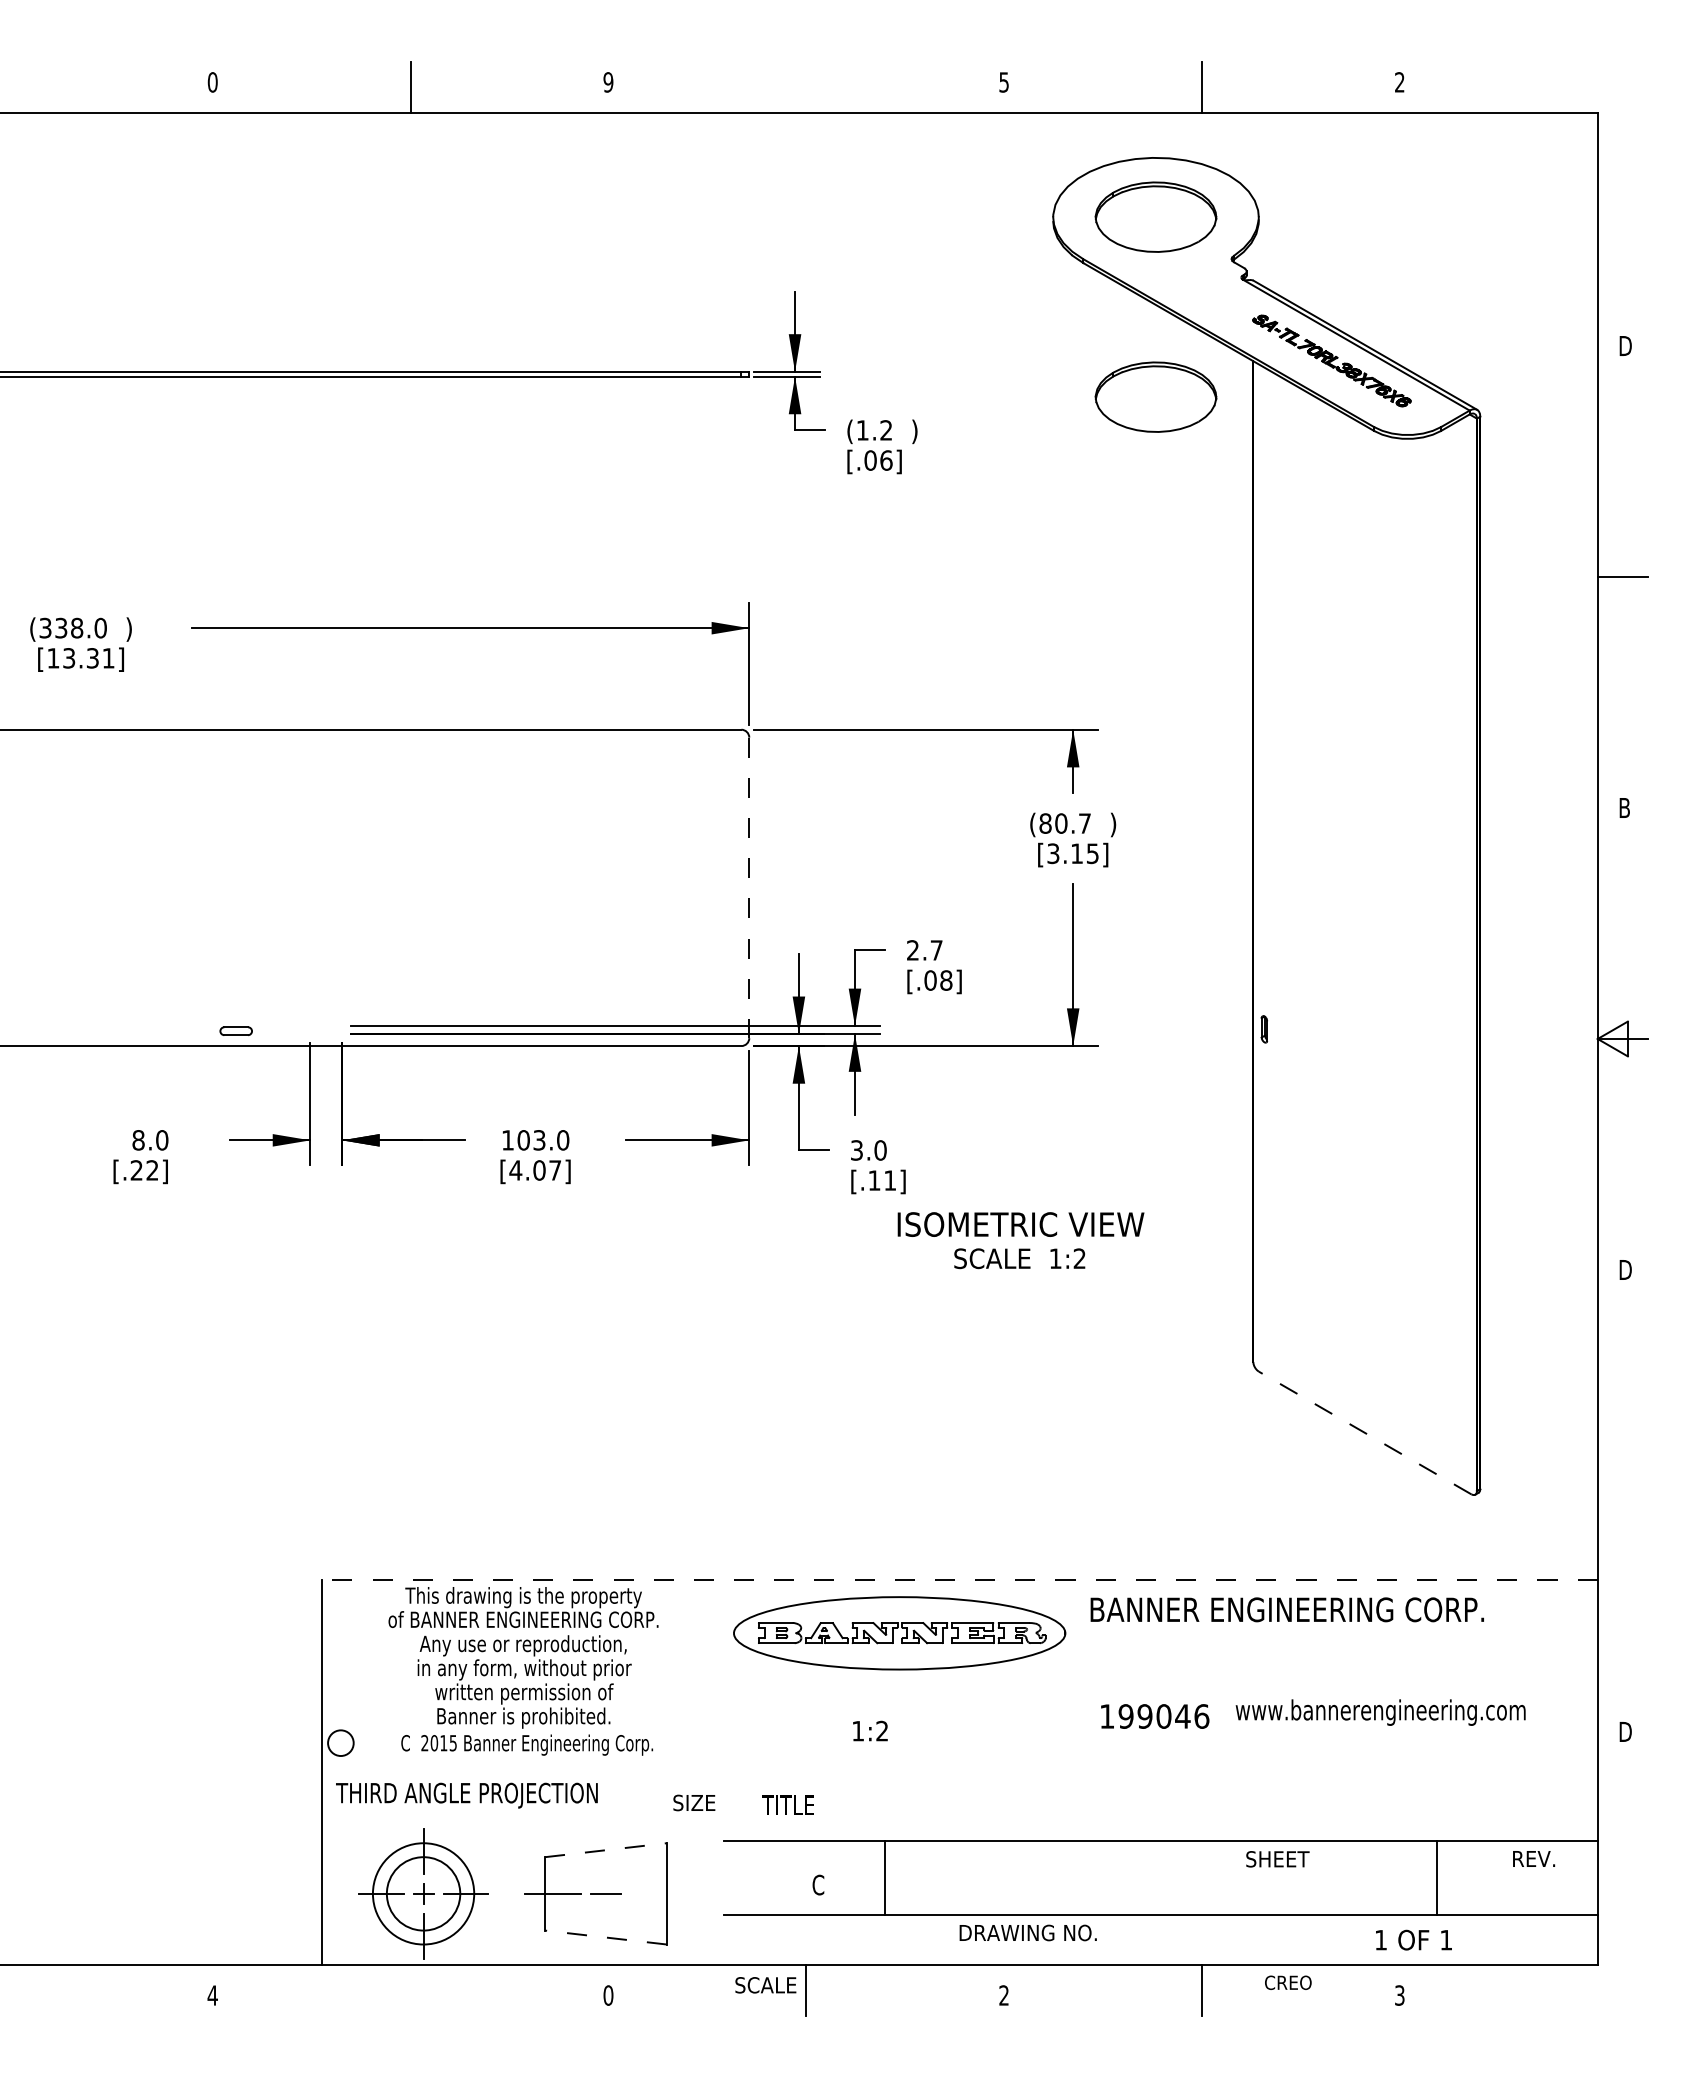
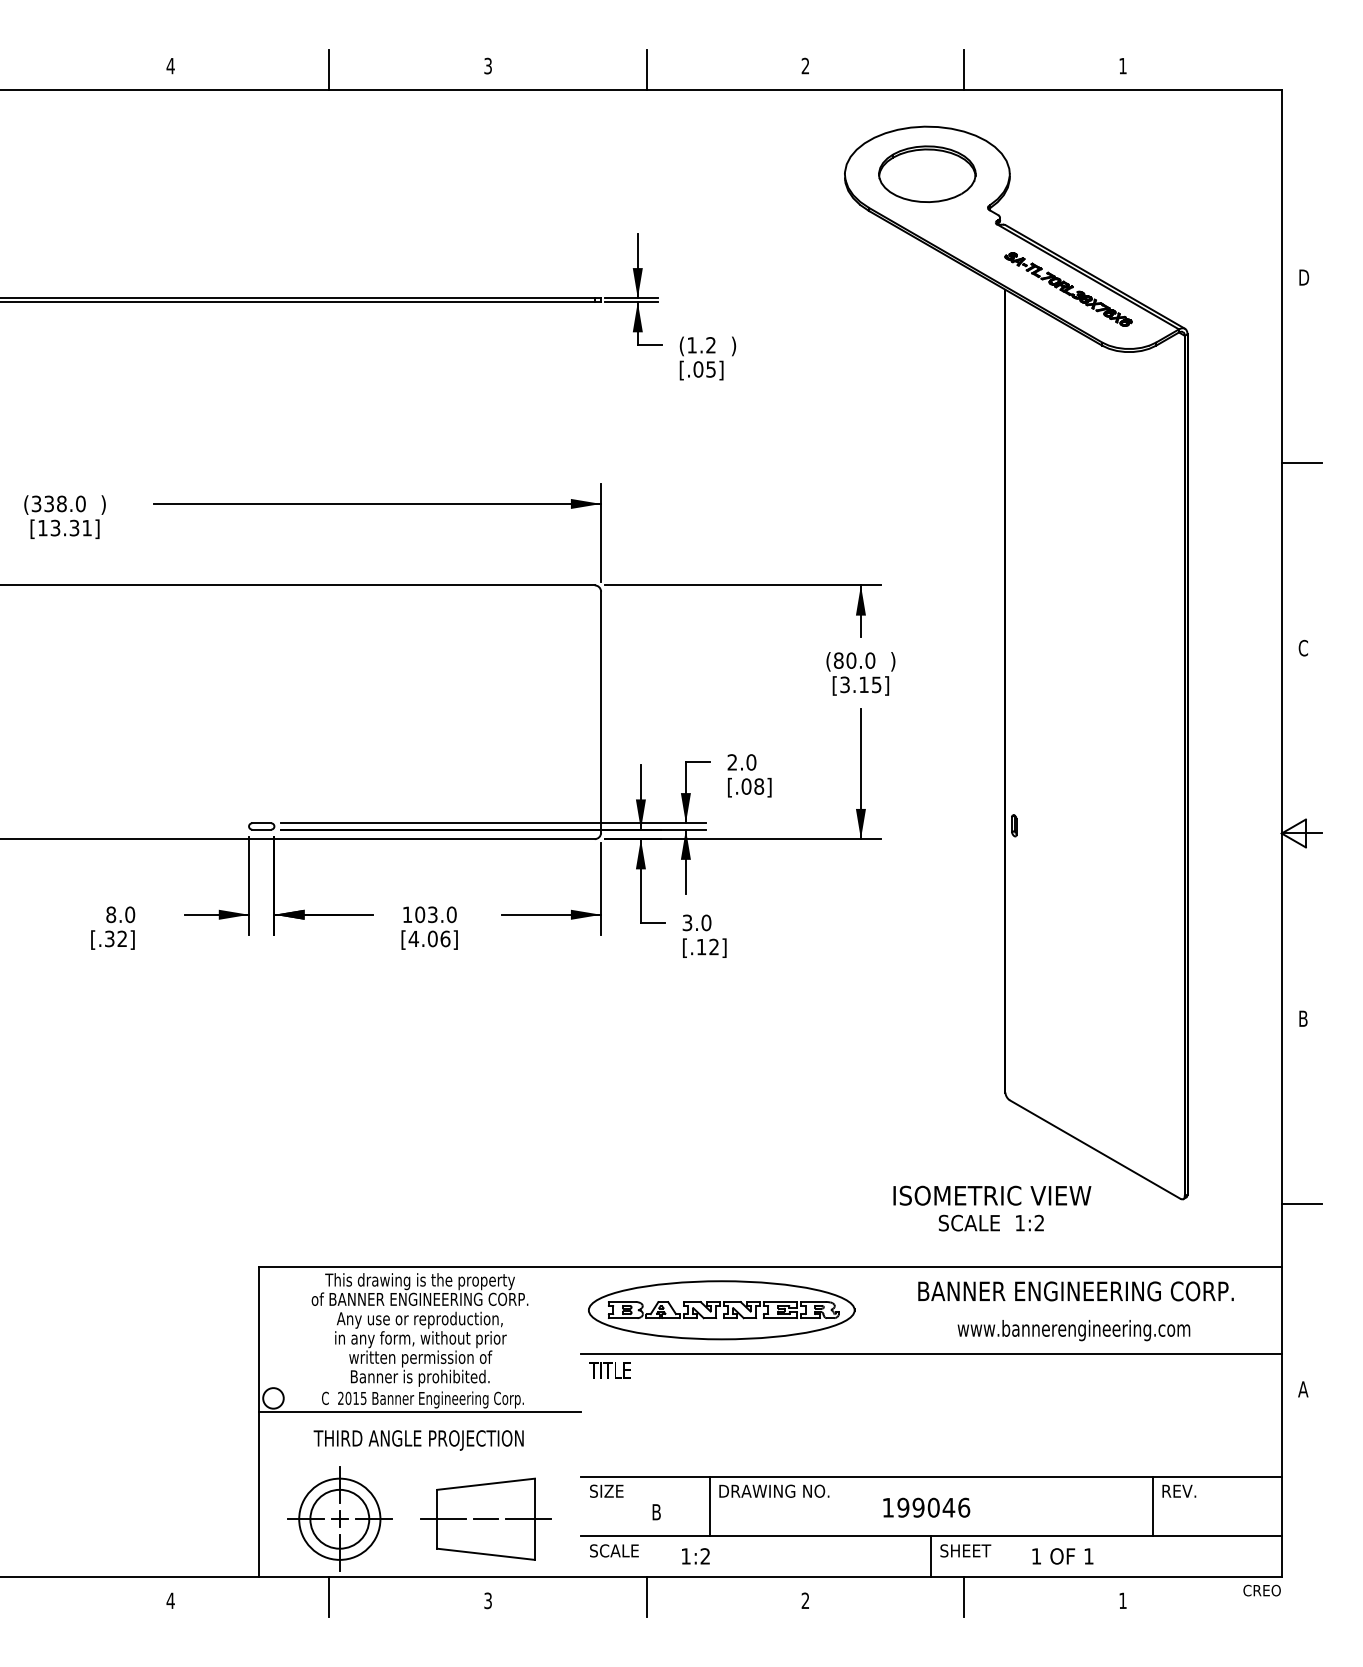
text: (212, 82) -> (170, 66), 0 -> 4
text: (608, 82) -> (488, 66), 9 -> 3
text: (1003, 82) -> (805, 66), 5 -> 2
text: (1399, 82) -> (1122, 66), 2 -> 1
line: (806, 87) -> (647, 70), added
part: (1155, 396) -> (926, 318), removed
text: (886, 460) -> (711, 369), [.06] -> [.05]
text: (1624, 807) -> (1303, 647), B -> C
text: (1084, 823) -> (870, 660), (80.7 -> (80.0
line: (749, 888) -> (601, 712), dashed -> solid
text: (936, 950) -> (751, 762), 2.7 -> 2.0
part: (235, 1030) -> (261, 825), moved
text: (136, 1170) -> (109, 938), [.22] -> [.32]
text: (555, 1170) -> (445, 938), [4.07] -> [4.06]
text: (889, 1180) -> (713, 947), [.11] -> [.12]
text: (1020, 1240) -> (991, 1208), moved
text: (1626, 1269) -> (1304, 1018), D -> B
line: (1365, 1433) -> (1095, 1149), dashed -> solid
line: (1622, 1500) -> (1301, 1203), added
line: (960, 1579) -> (770, 1267), dashed -> solid
text: (1286, 1609) -> (1075, 1291), moved
line: (1160, 1688) -> (930, 1354), added
text: (1380, 1712) -> (1073, 1330), moved
text: (1155, 1716) -> (926, 1507), moved
text: (870, 1730) -> (695, 1555), moved
text: (1624, 1731) -> (1303, 1389), D -> A
line: (523, 1760) -> (419, 1412), added
text: (466, 1795) -> (418, 1440), moved
text: (694, 1802) -> (606, 1490), moved
text: (787, 1804) -> (609, 1369), moved
line: (606, 1850) -> (486, 1484), dashed -> solid
text: (1534, 1858) -> (1179, 1490), moved
text: (1277, 1859) -> (965, 1551), moved
text: (818, 1884) -> (656, 1511), C -> B
line: (658, 1893) -> (528, 1518), added
text: (1027, 1932) -> (773, 1490), moved
line: (605, 1937) -> (485, 1554), dashed -> solid
text: (1413, 1939) -> (1062, 1555), moved
line: (1160, 1940) -> (930, 1556), added
text: (1288, 1982) -> (1262, 1590), moved
text: (765, 1985) -> (614, 1551), moved
line: (410, 1990) -> (329, 1596), added
text: (608, 1995) -> (488, 1600), 0 -> 3
text: (1399, 1995) -> (1122, 1600), 3 -> 1

